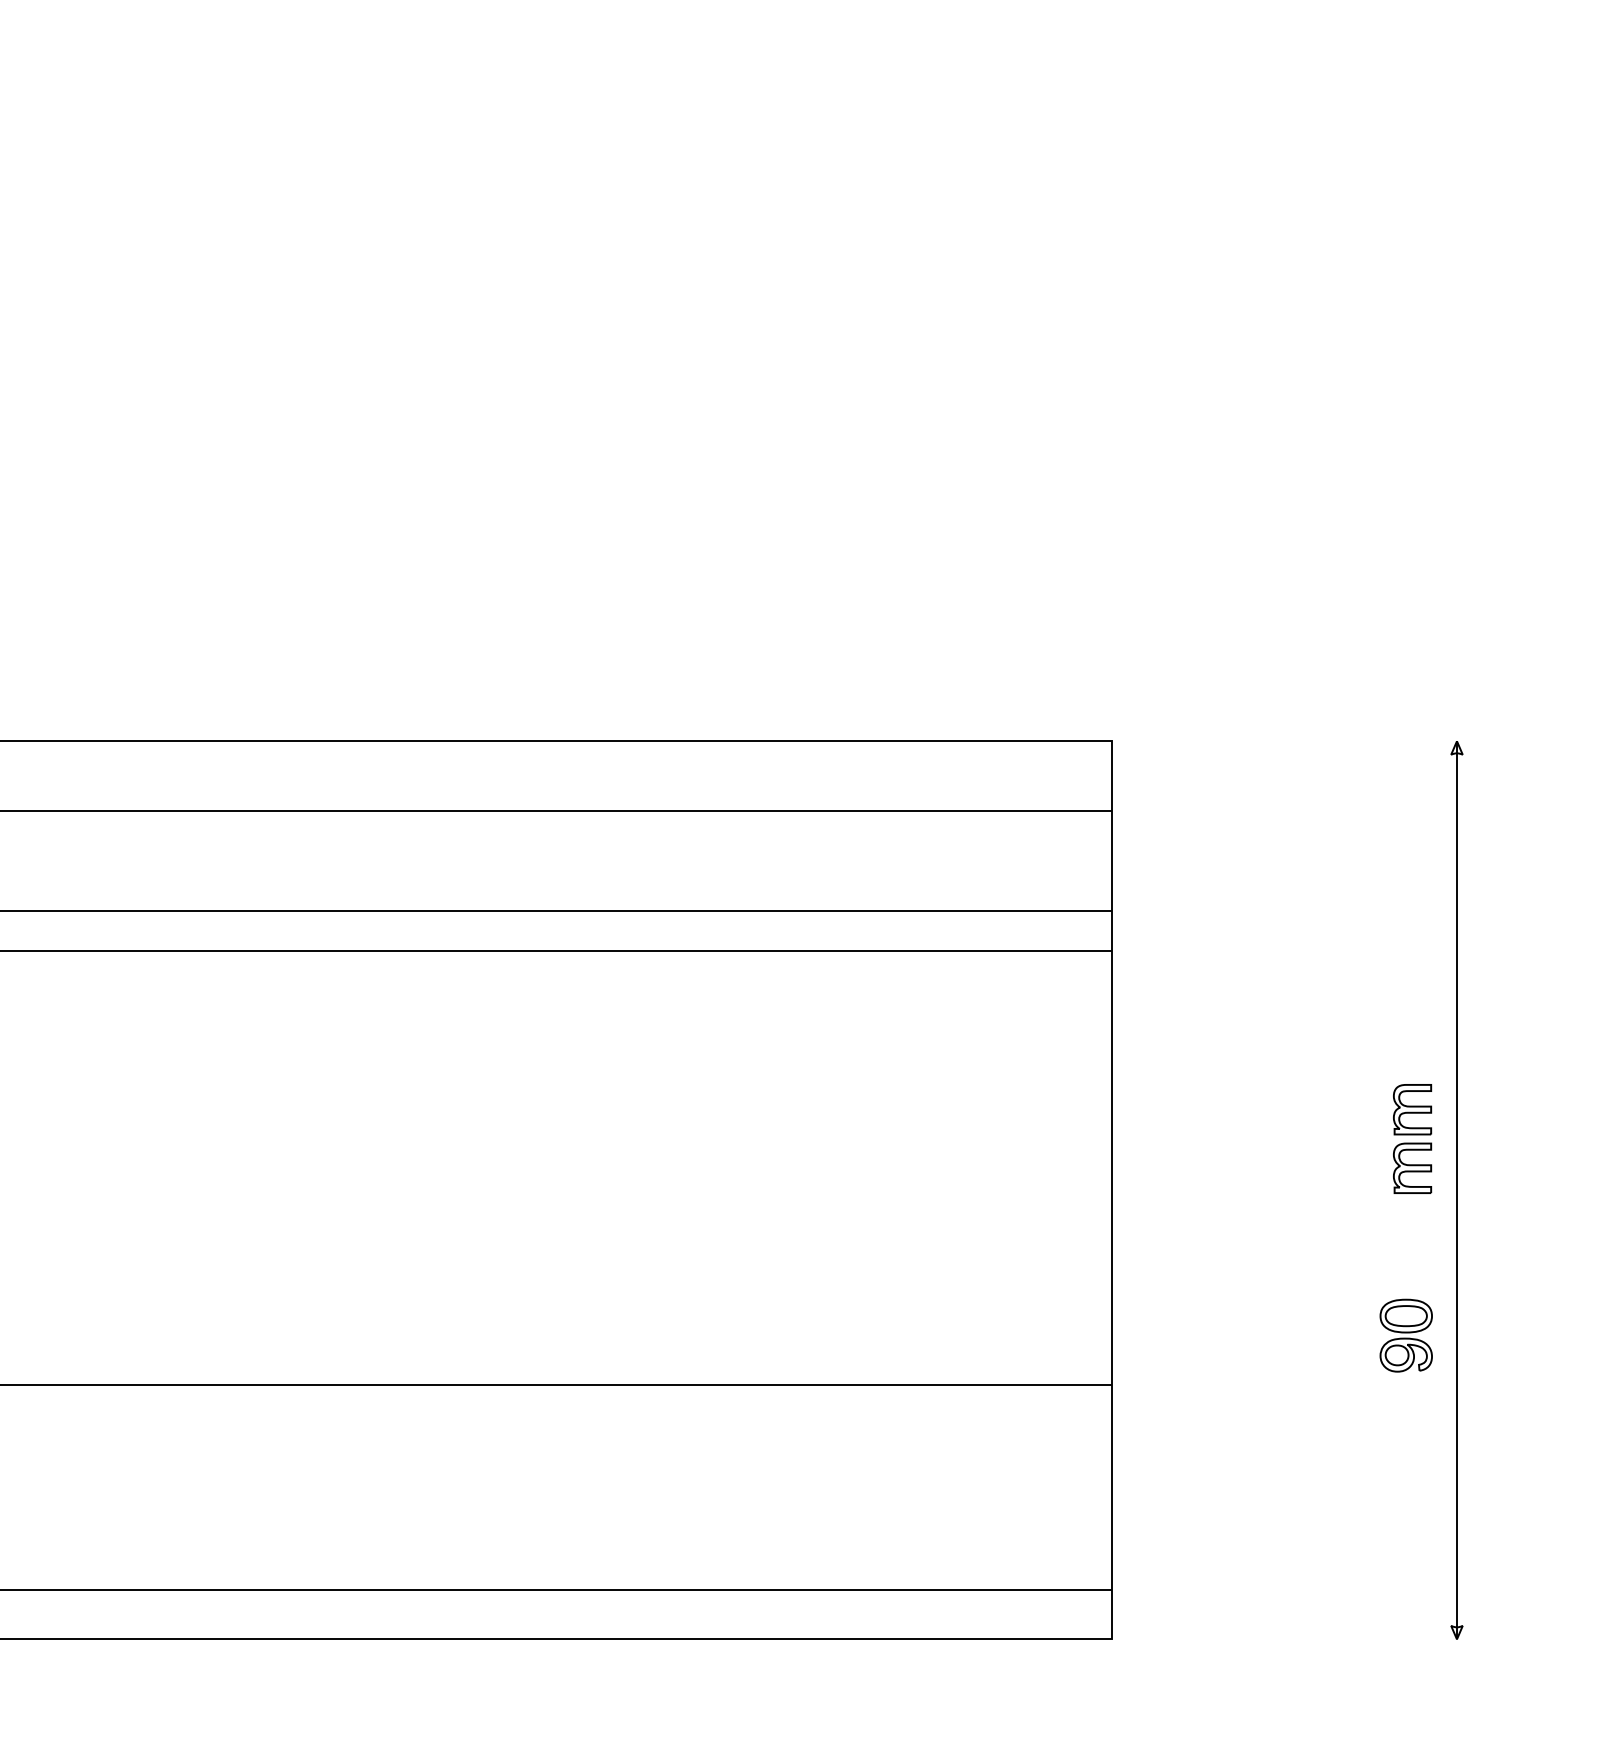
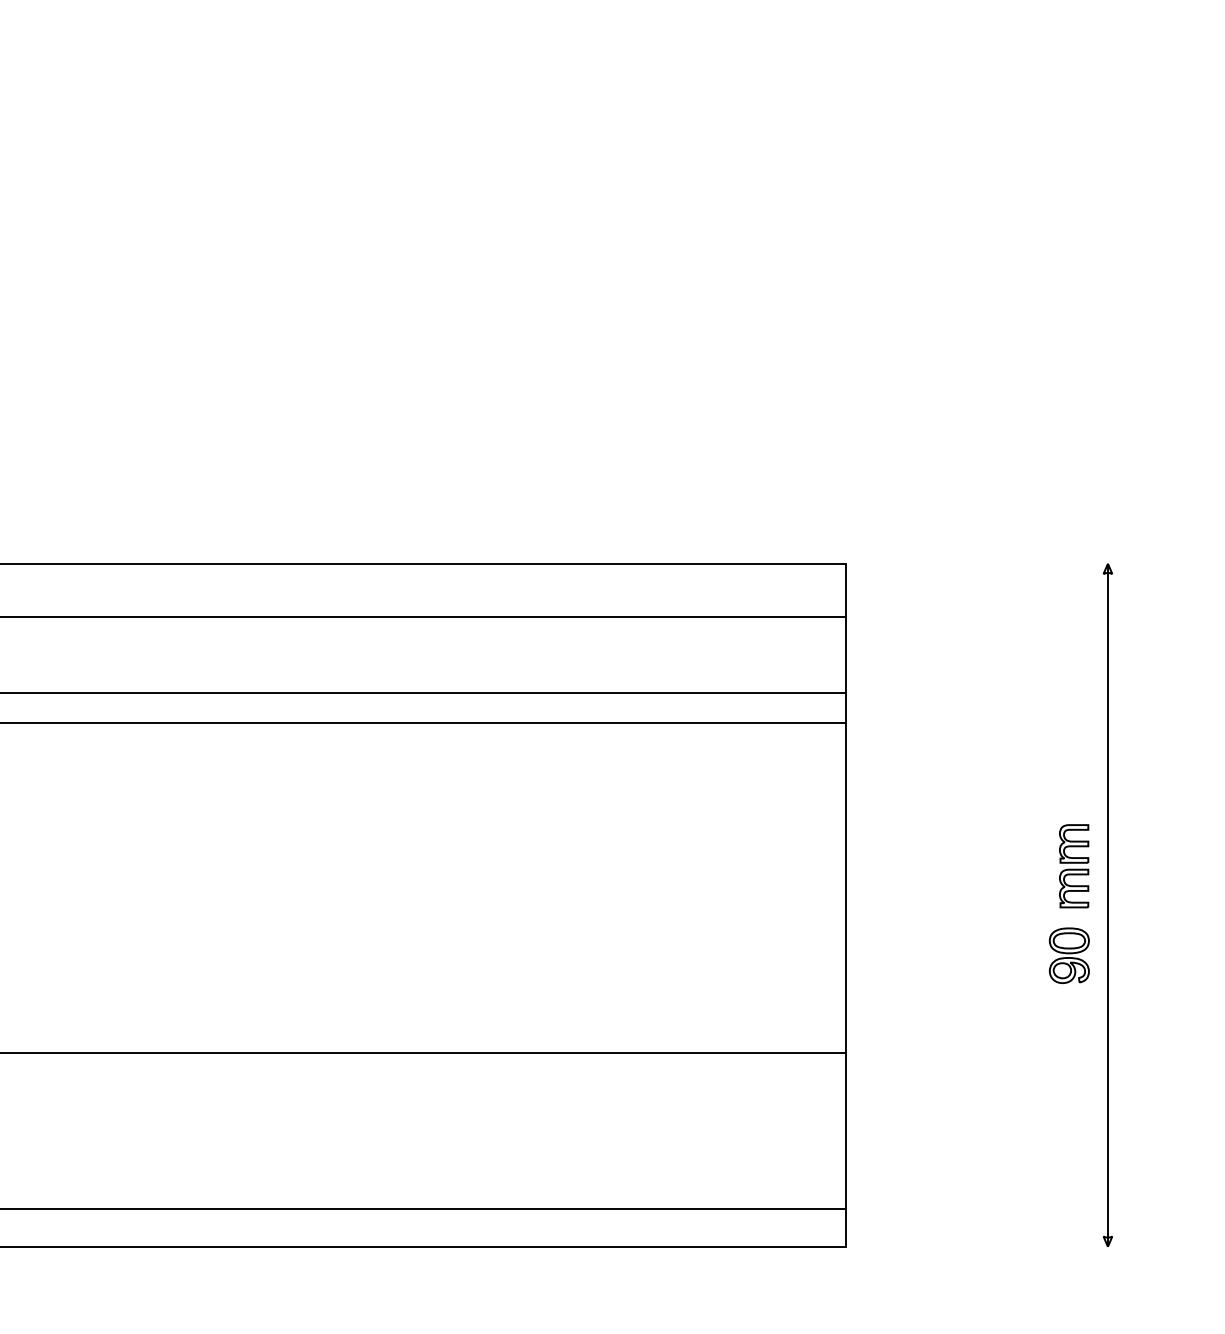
part: (1405, 1335) -> (1068, 955), moved

